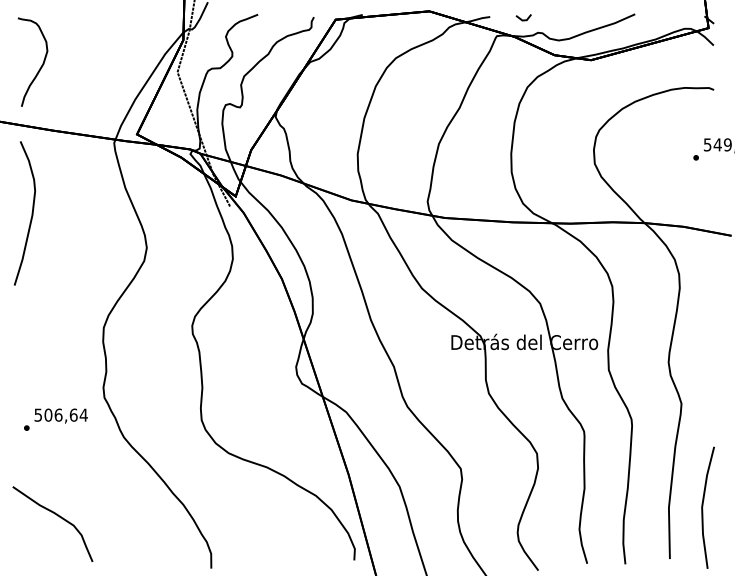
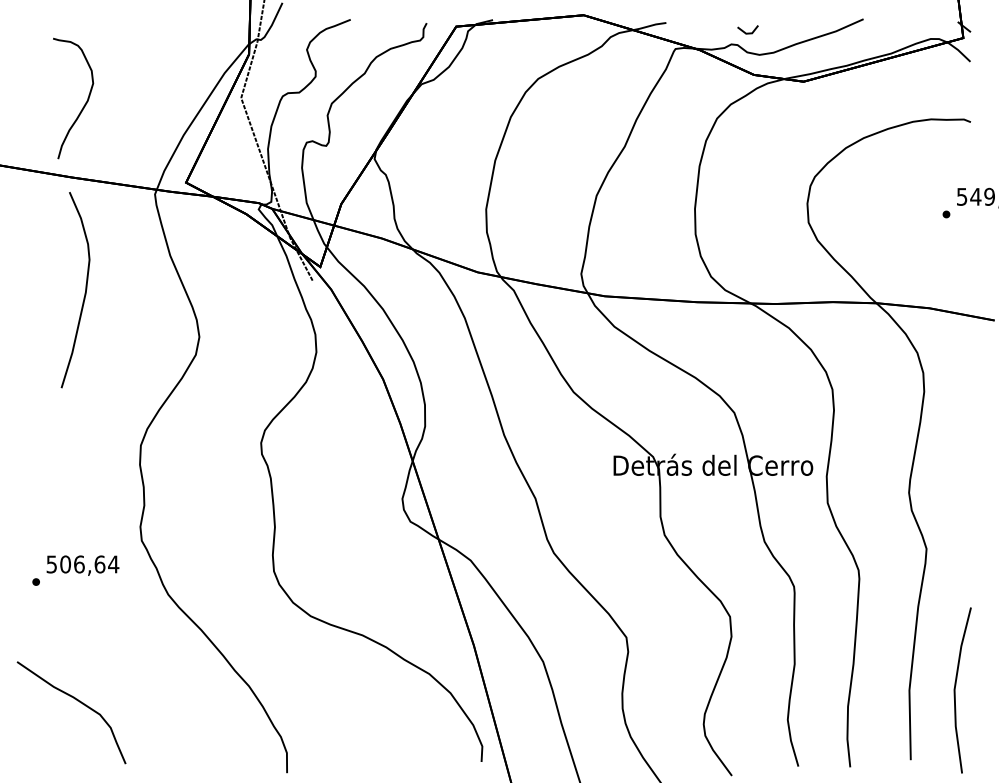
line: (523, 19) -> (747, 32), moved
curve: (40, 67) -> (83, 105), moved
curve: (31, 215) -> (84, 293), moved

